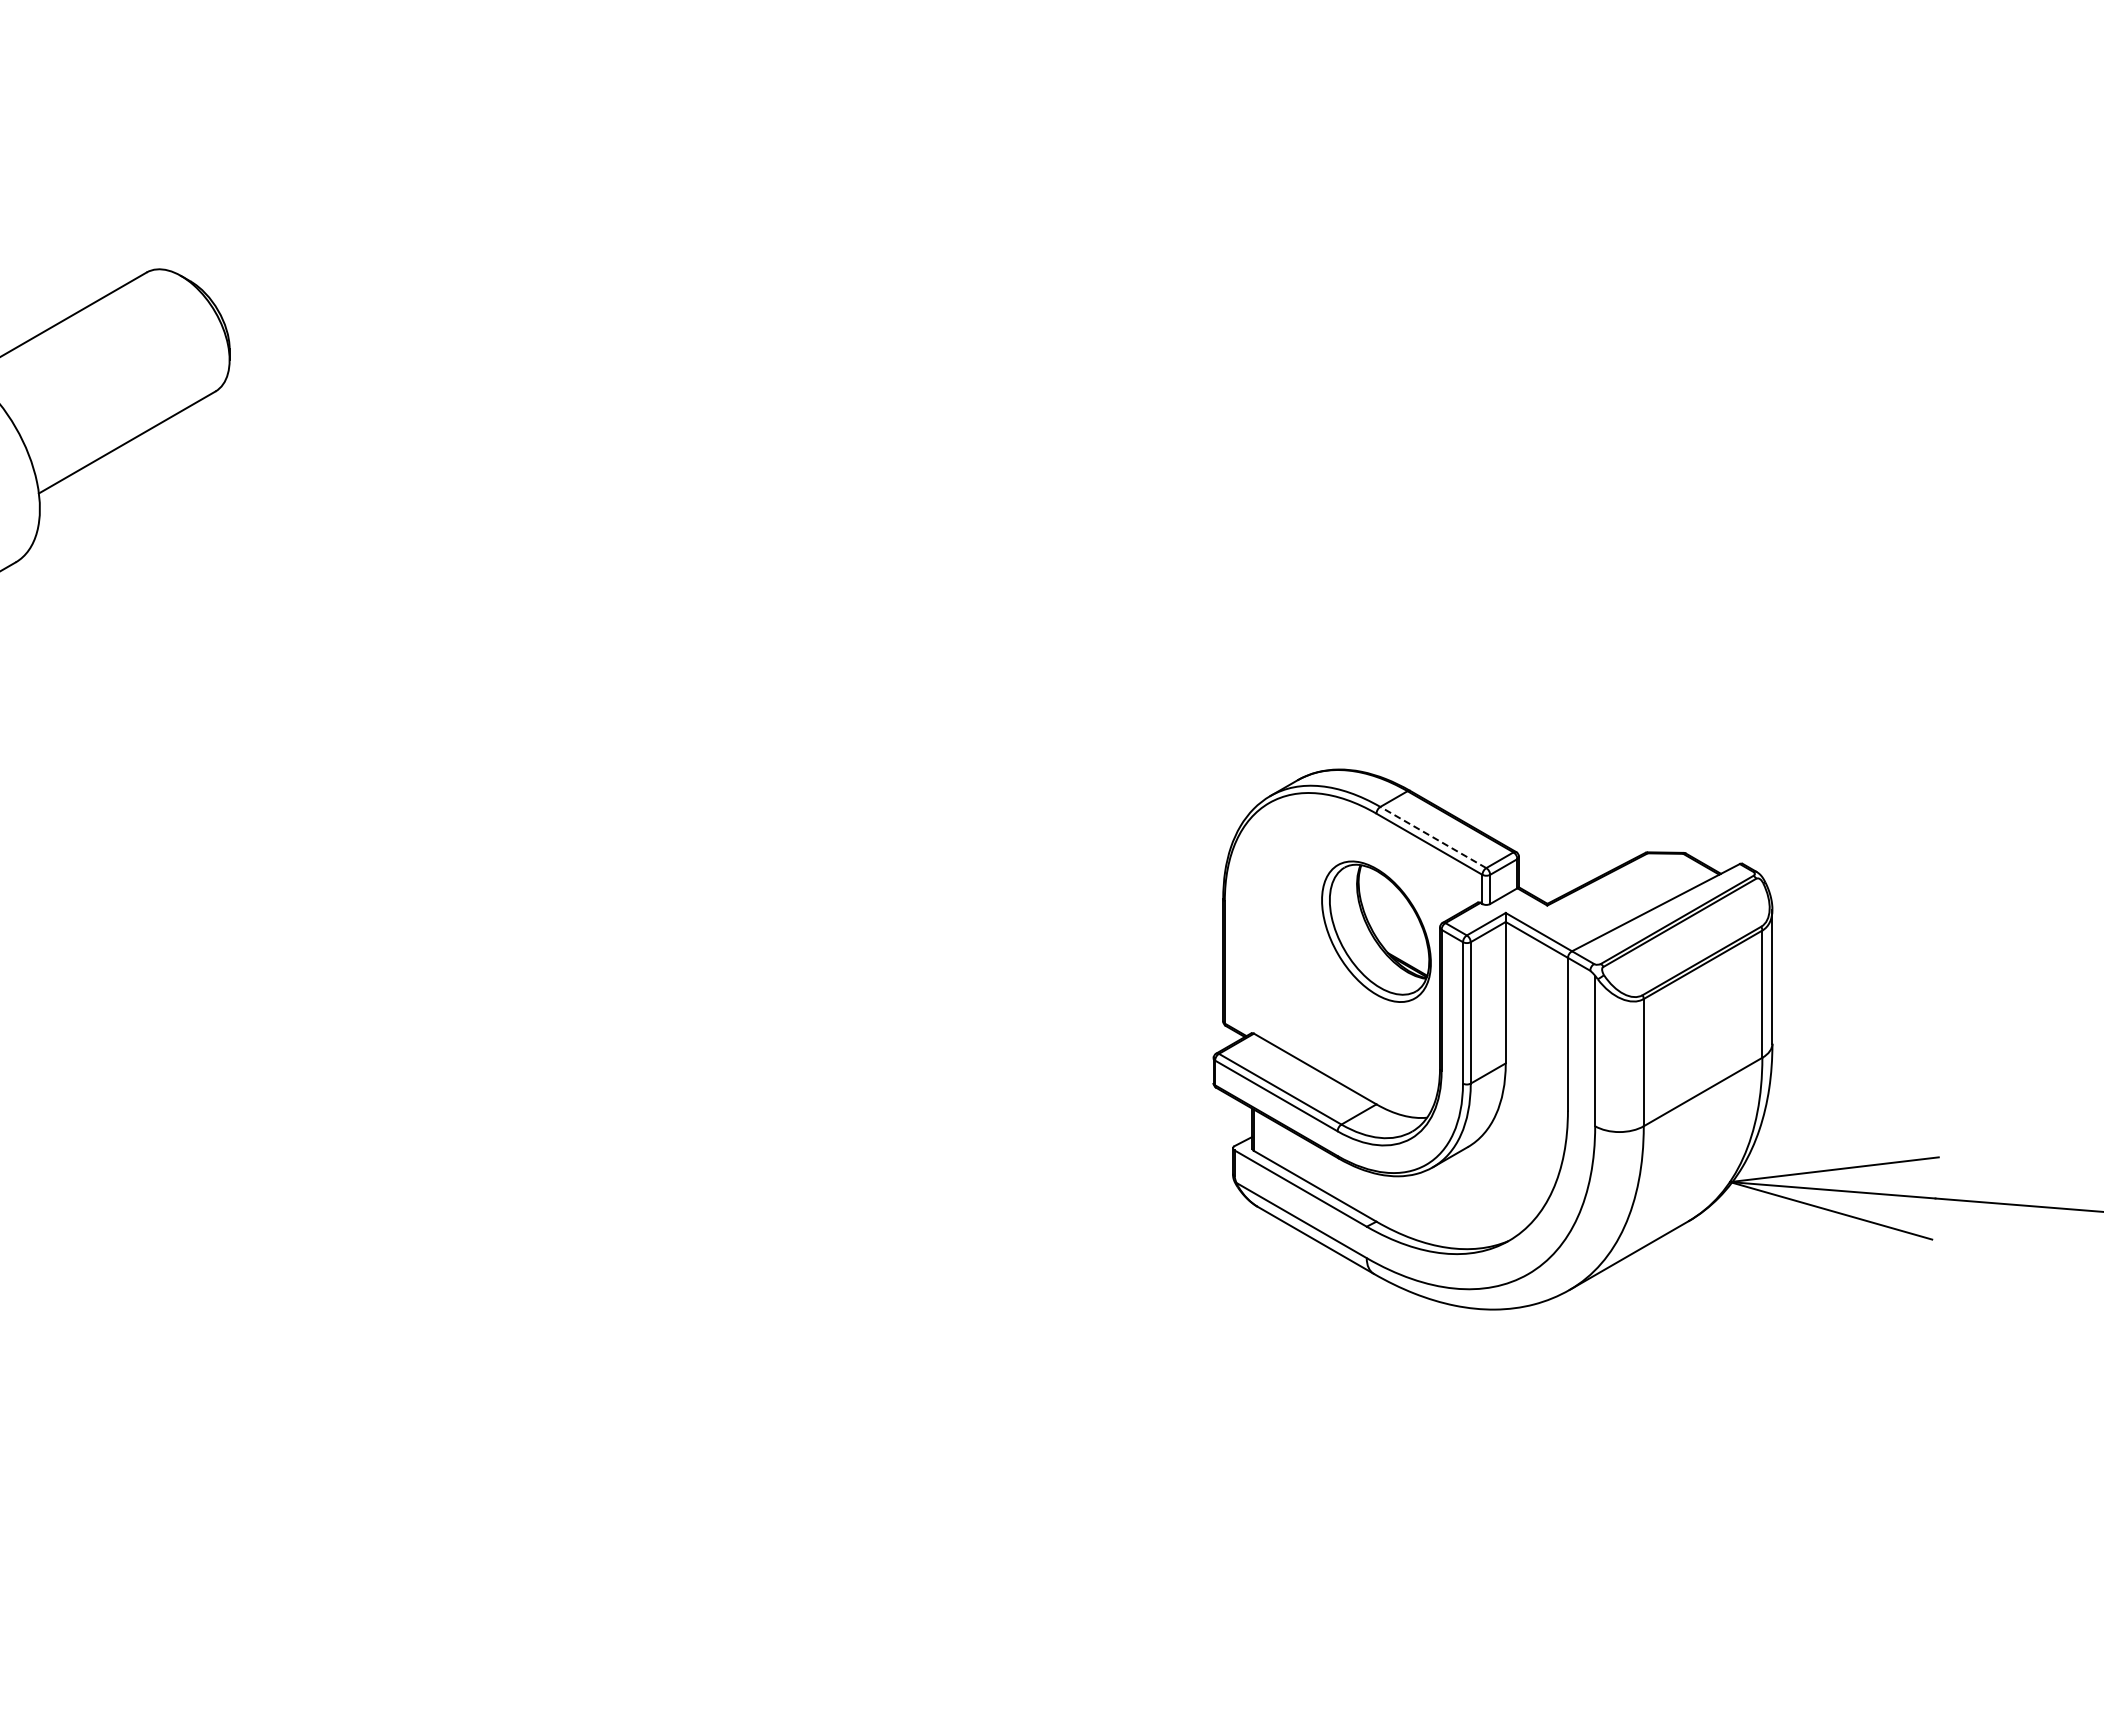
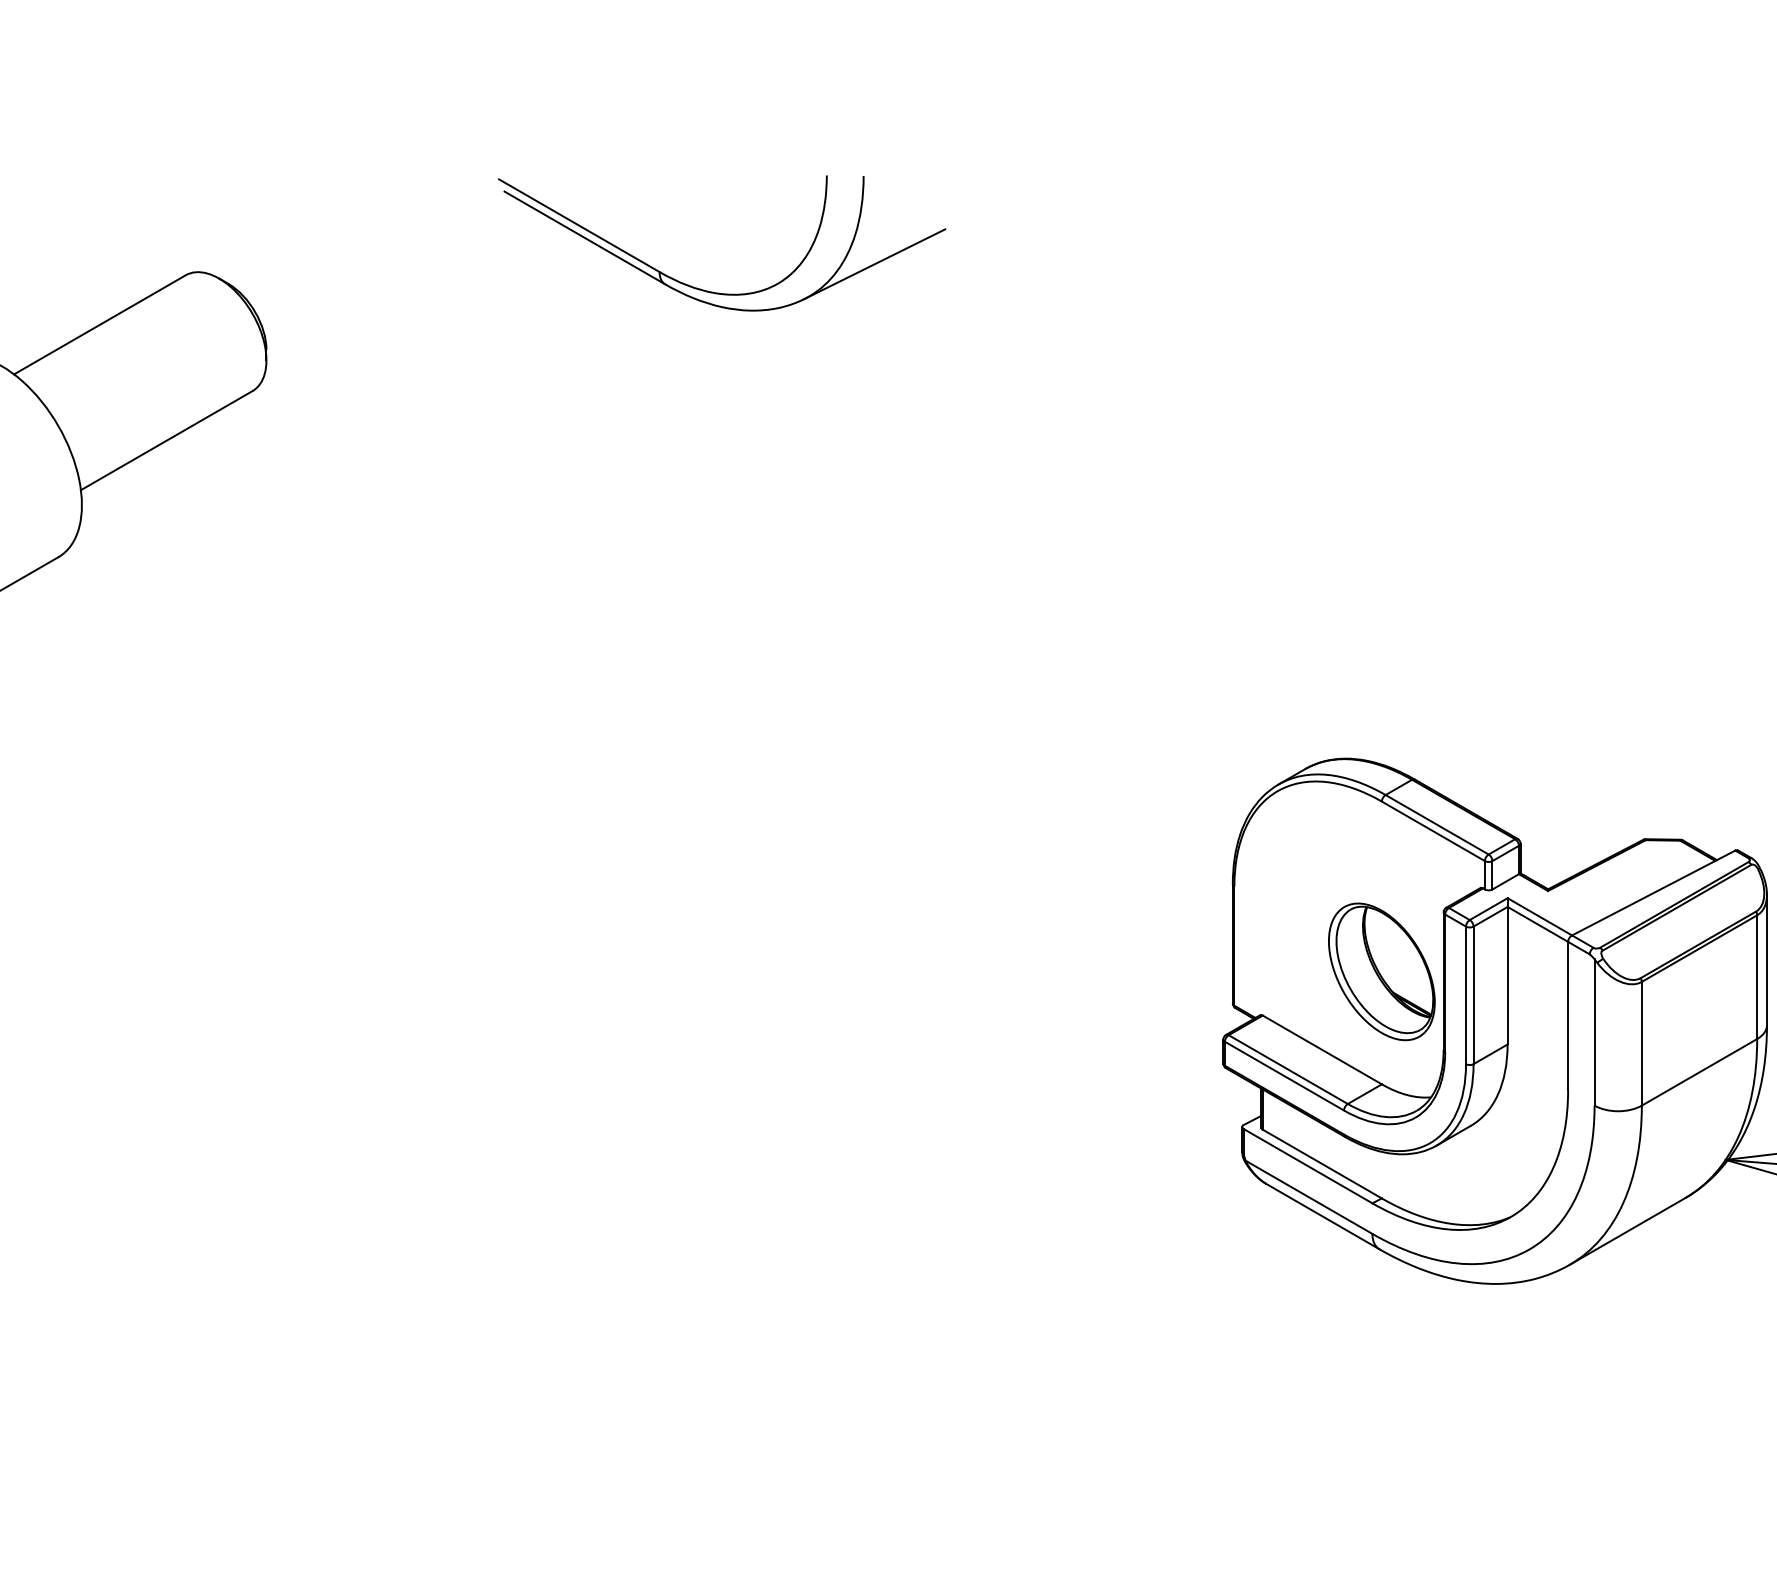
part: (685, 288) -> (709, 290), added
line: (1432, 837) -> (1436, 824), dashed -> solid
part: (1376, 931) -> (1381, 971), moved

